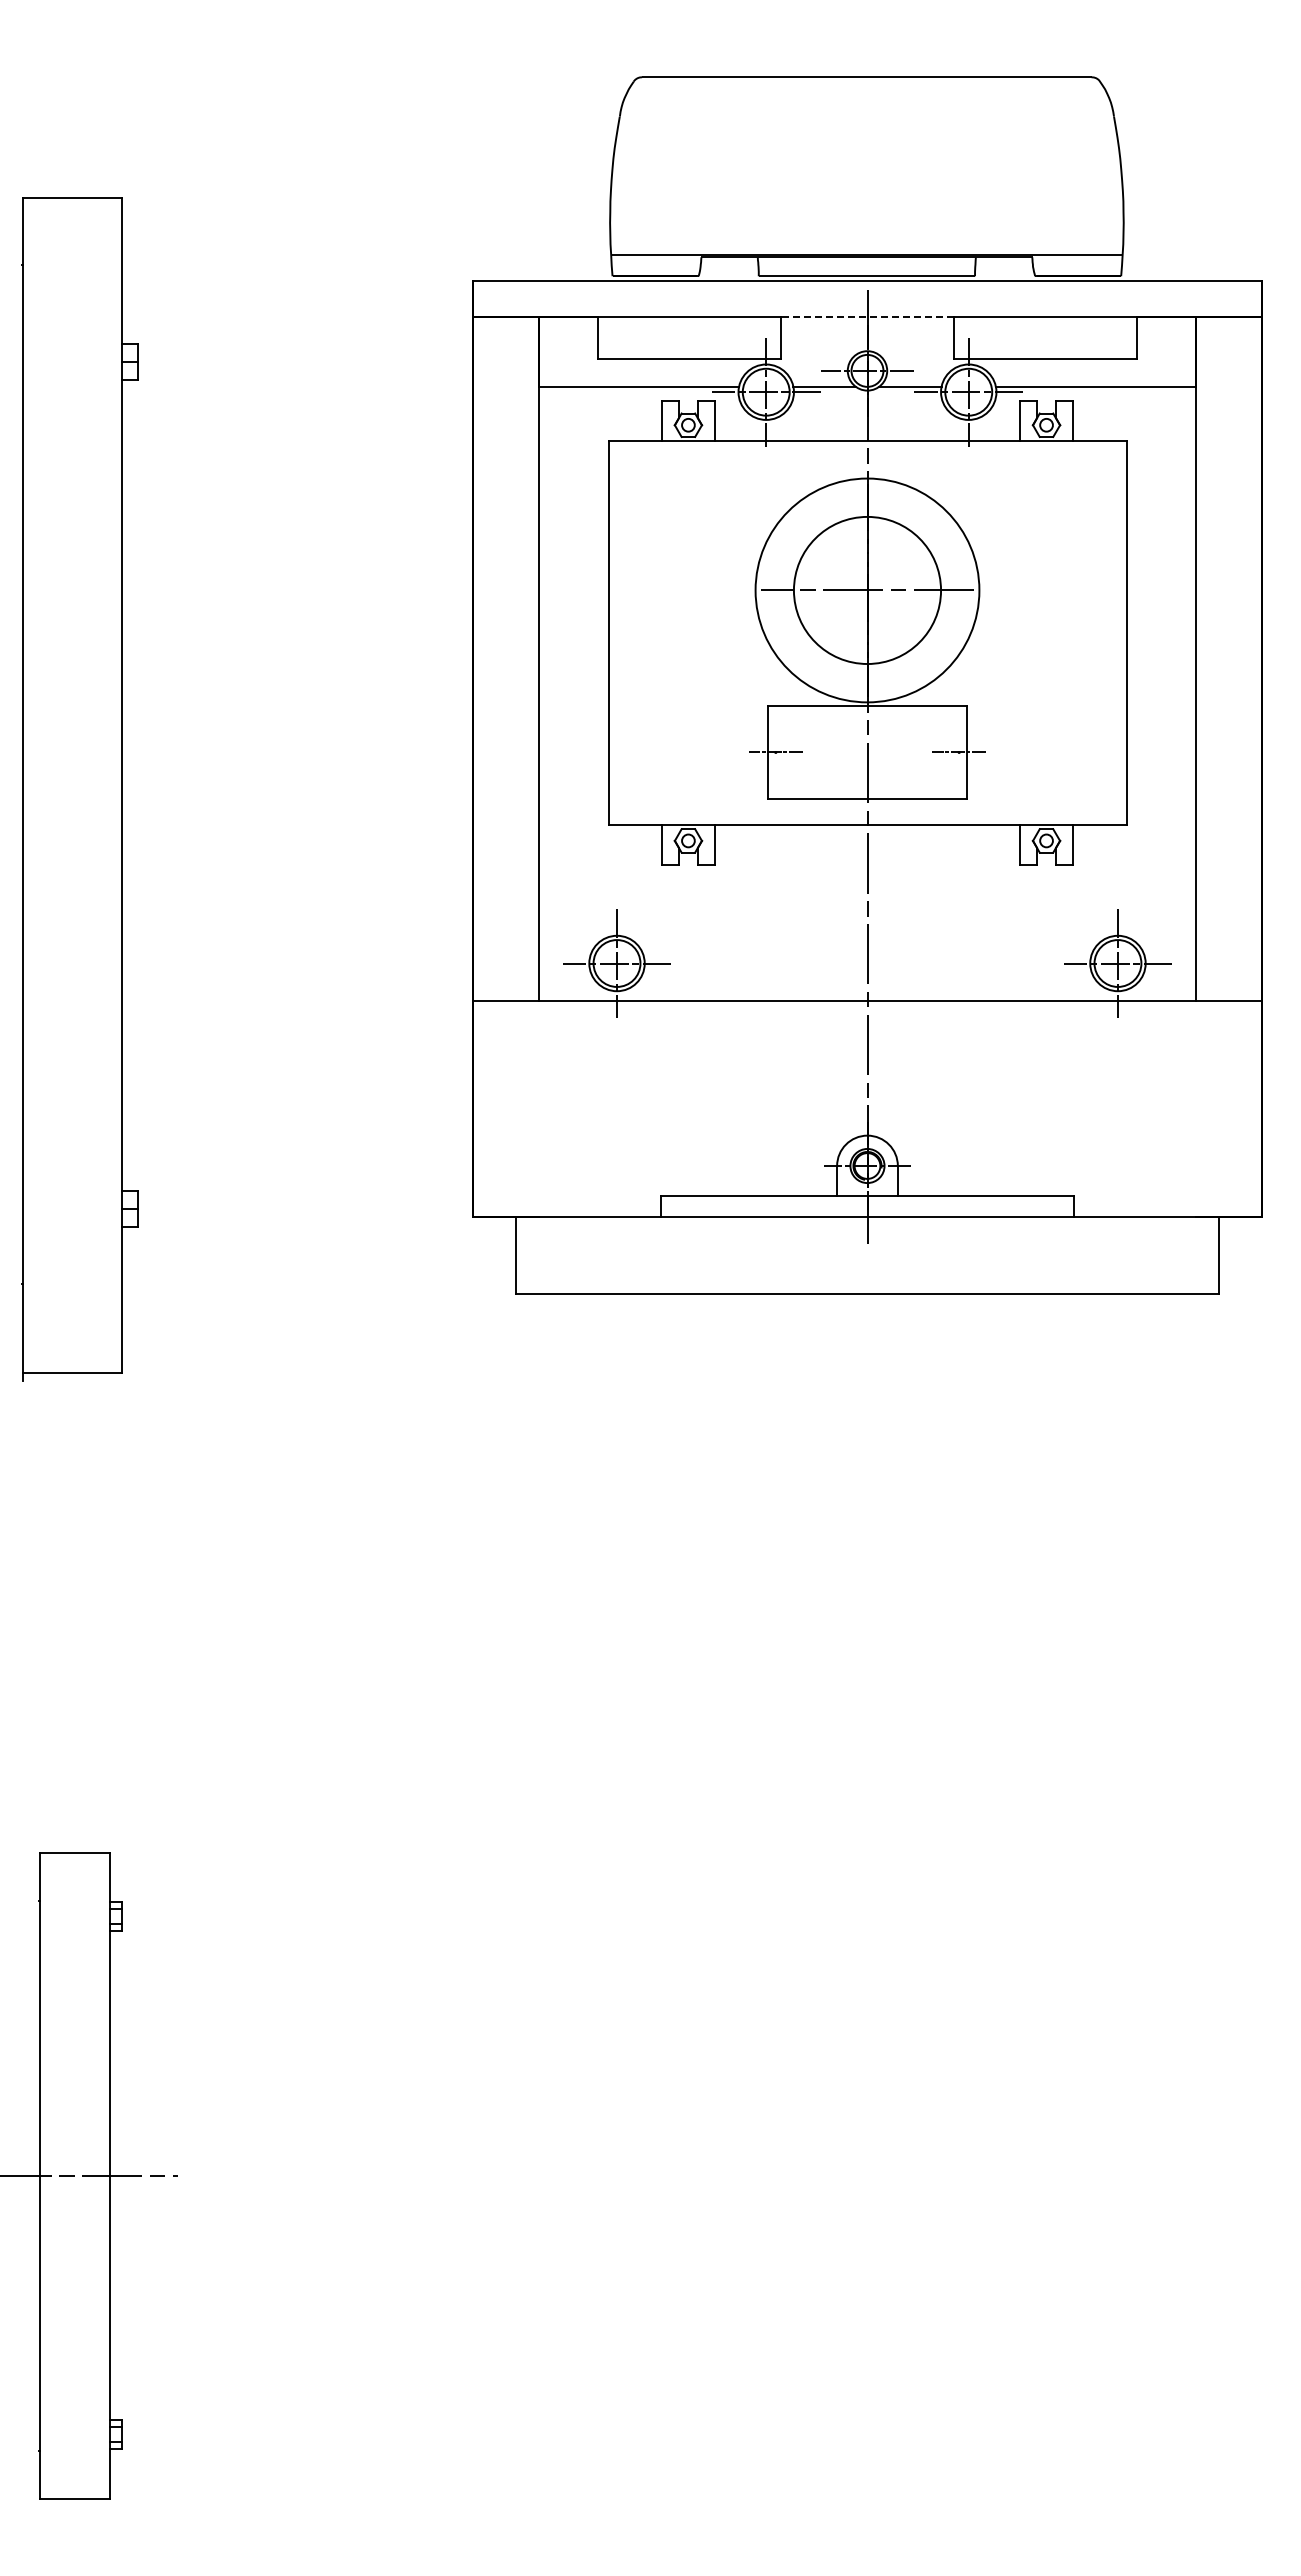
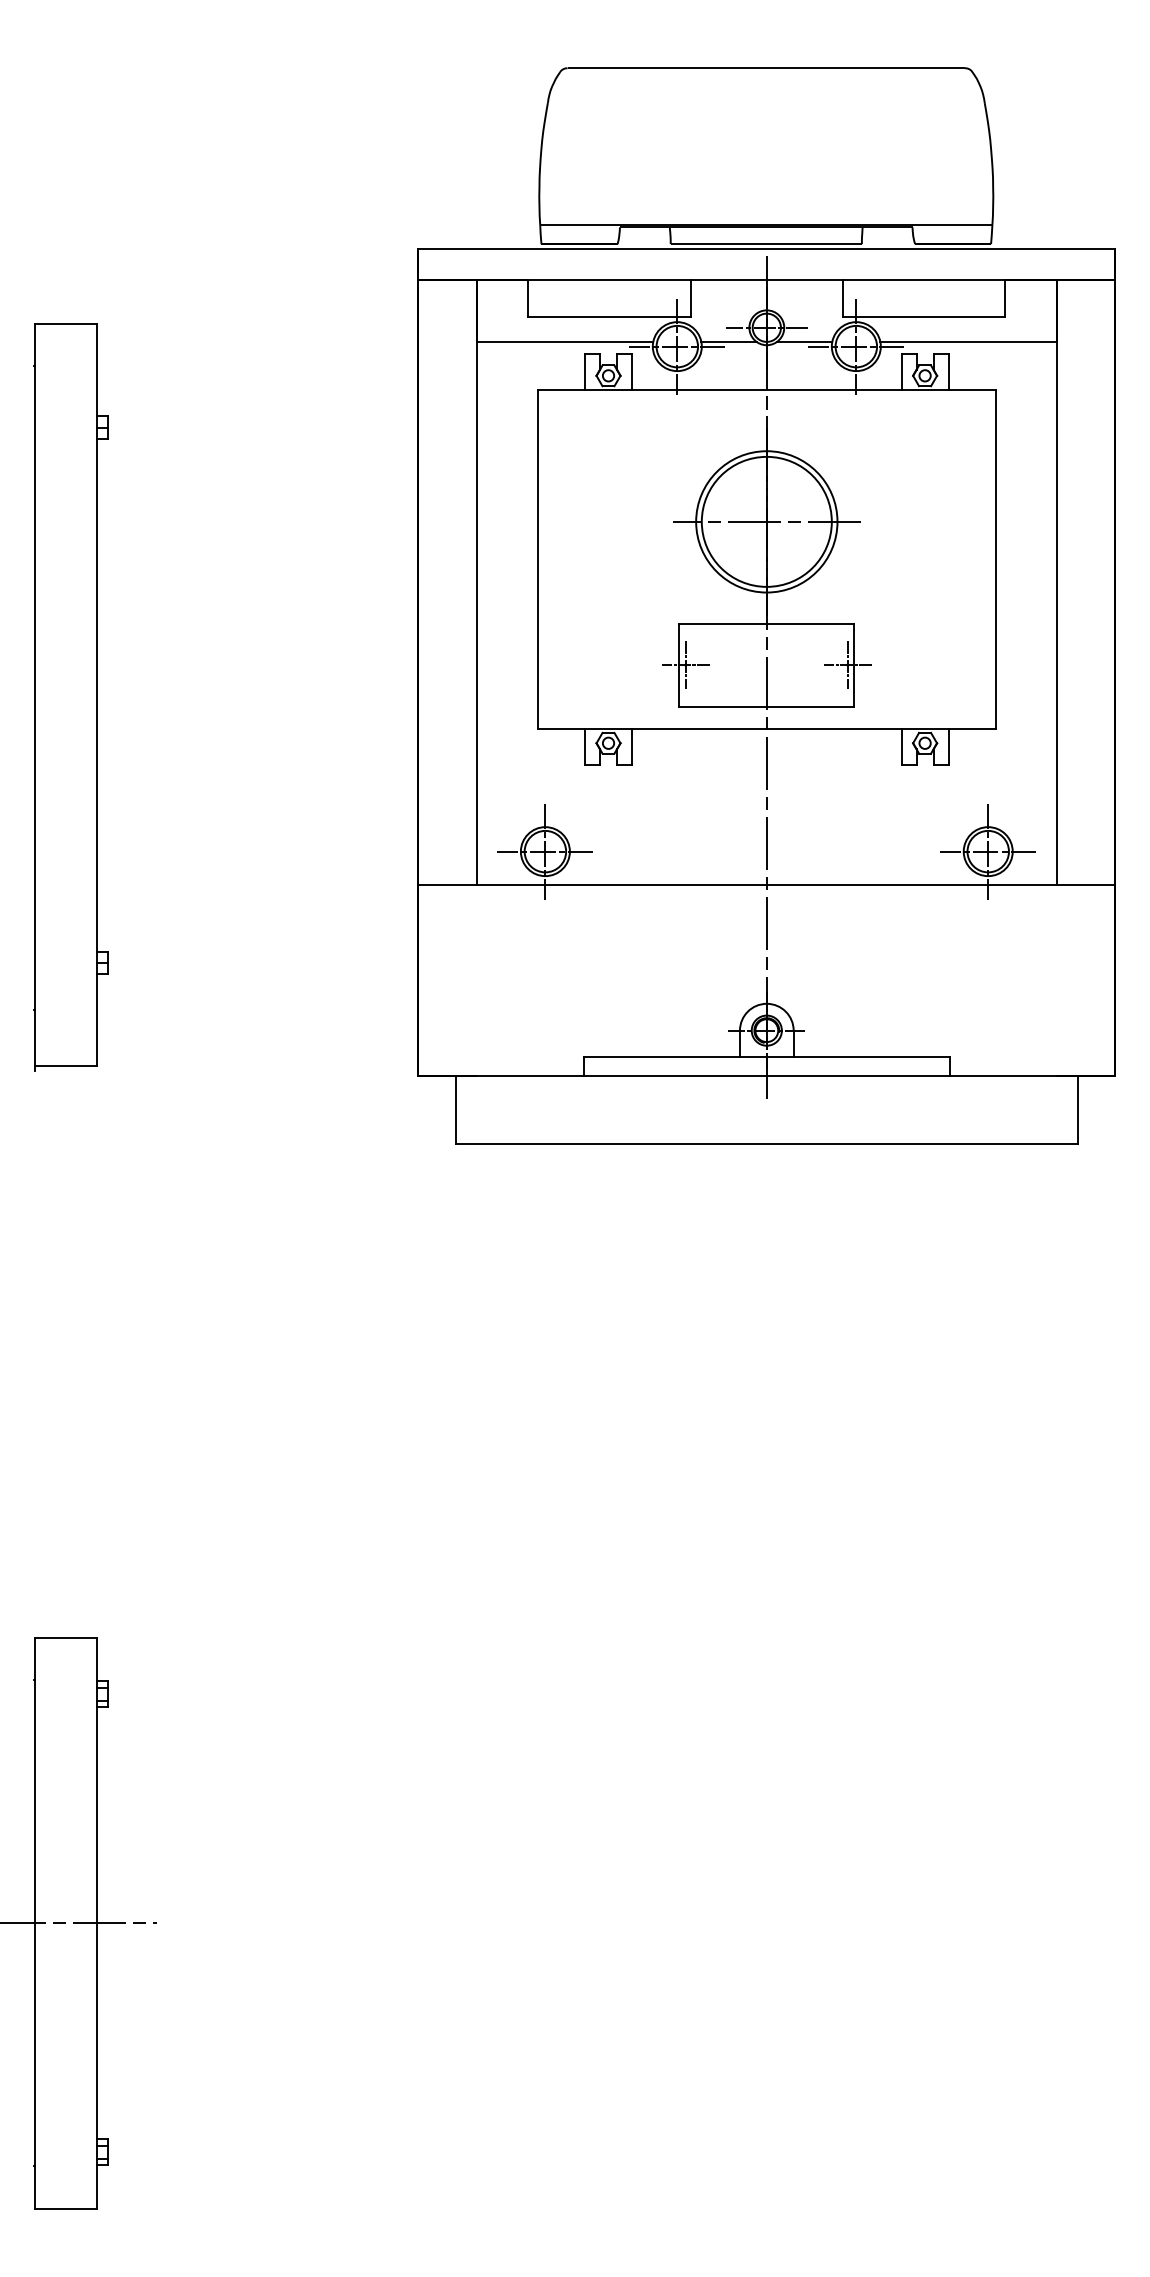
line: (866, 316) -> (765, 279), dashed -> solid
circle: (867, 590) -> (766, 521), size x0.71
line: (775, 752) -> (685, 665), added
line: (959, 752) -> (848, 665), added
part: (80, 789) -> (71, 697), size x0.71

